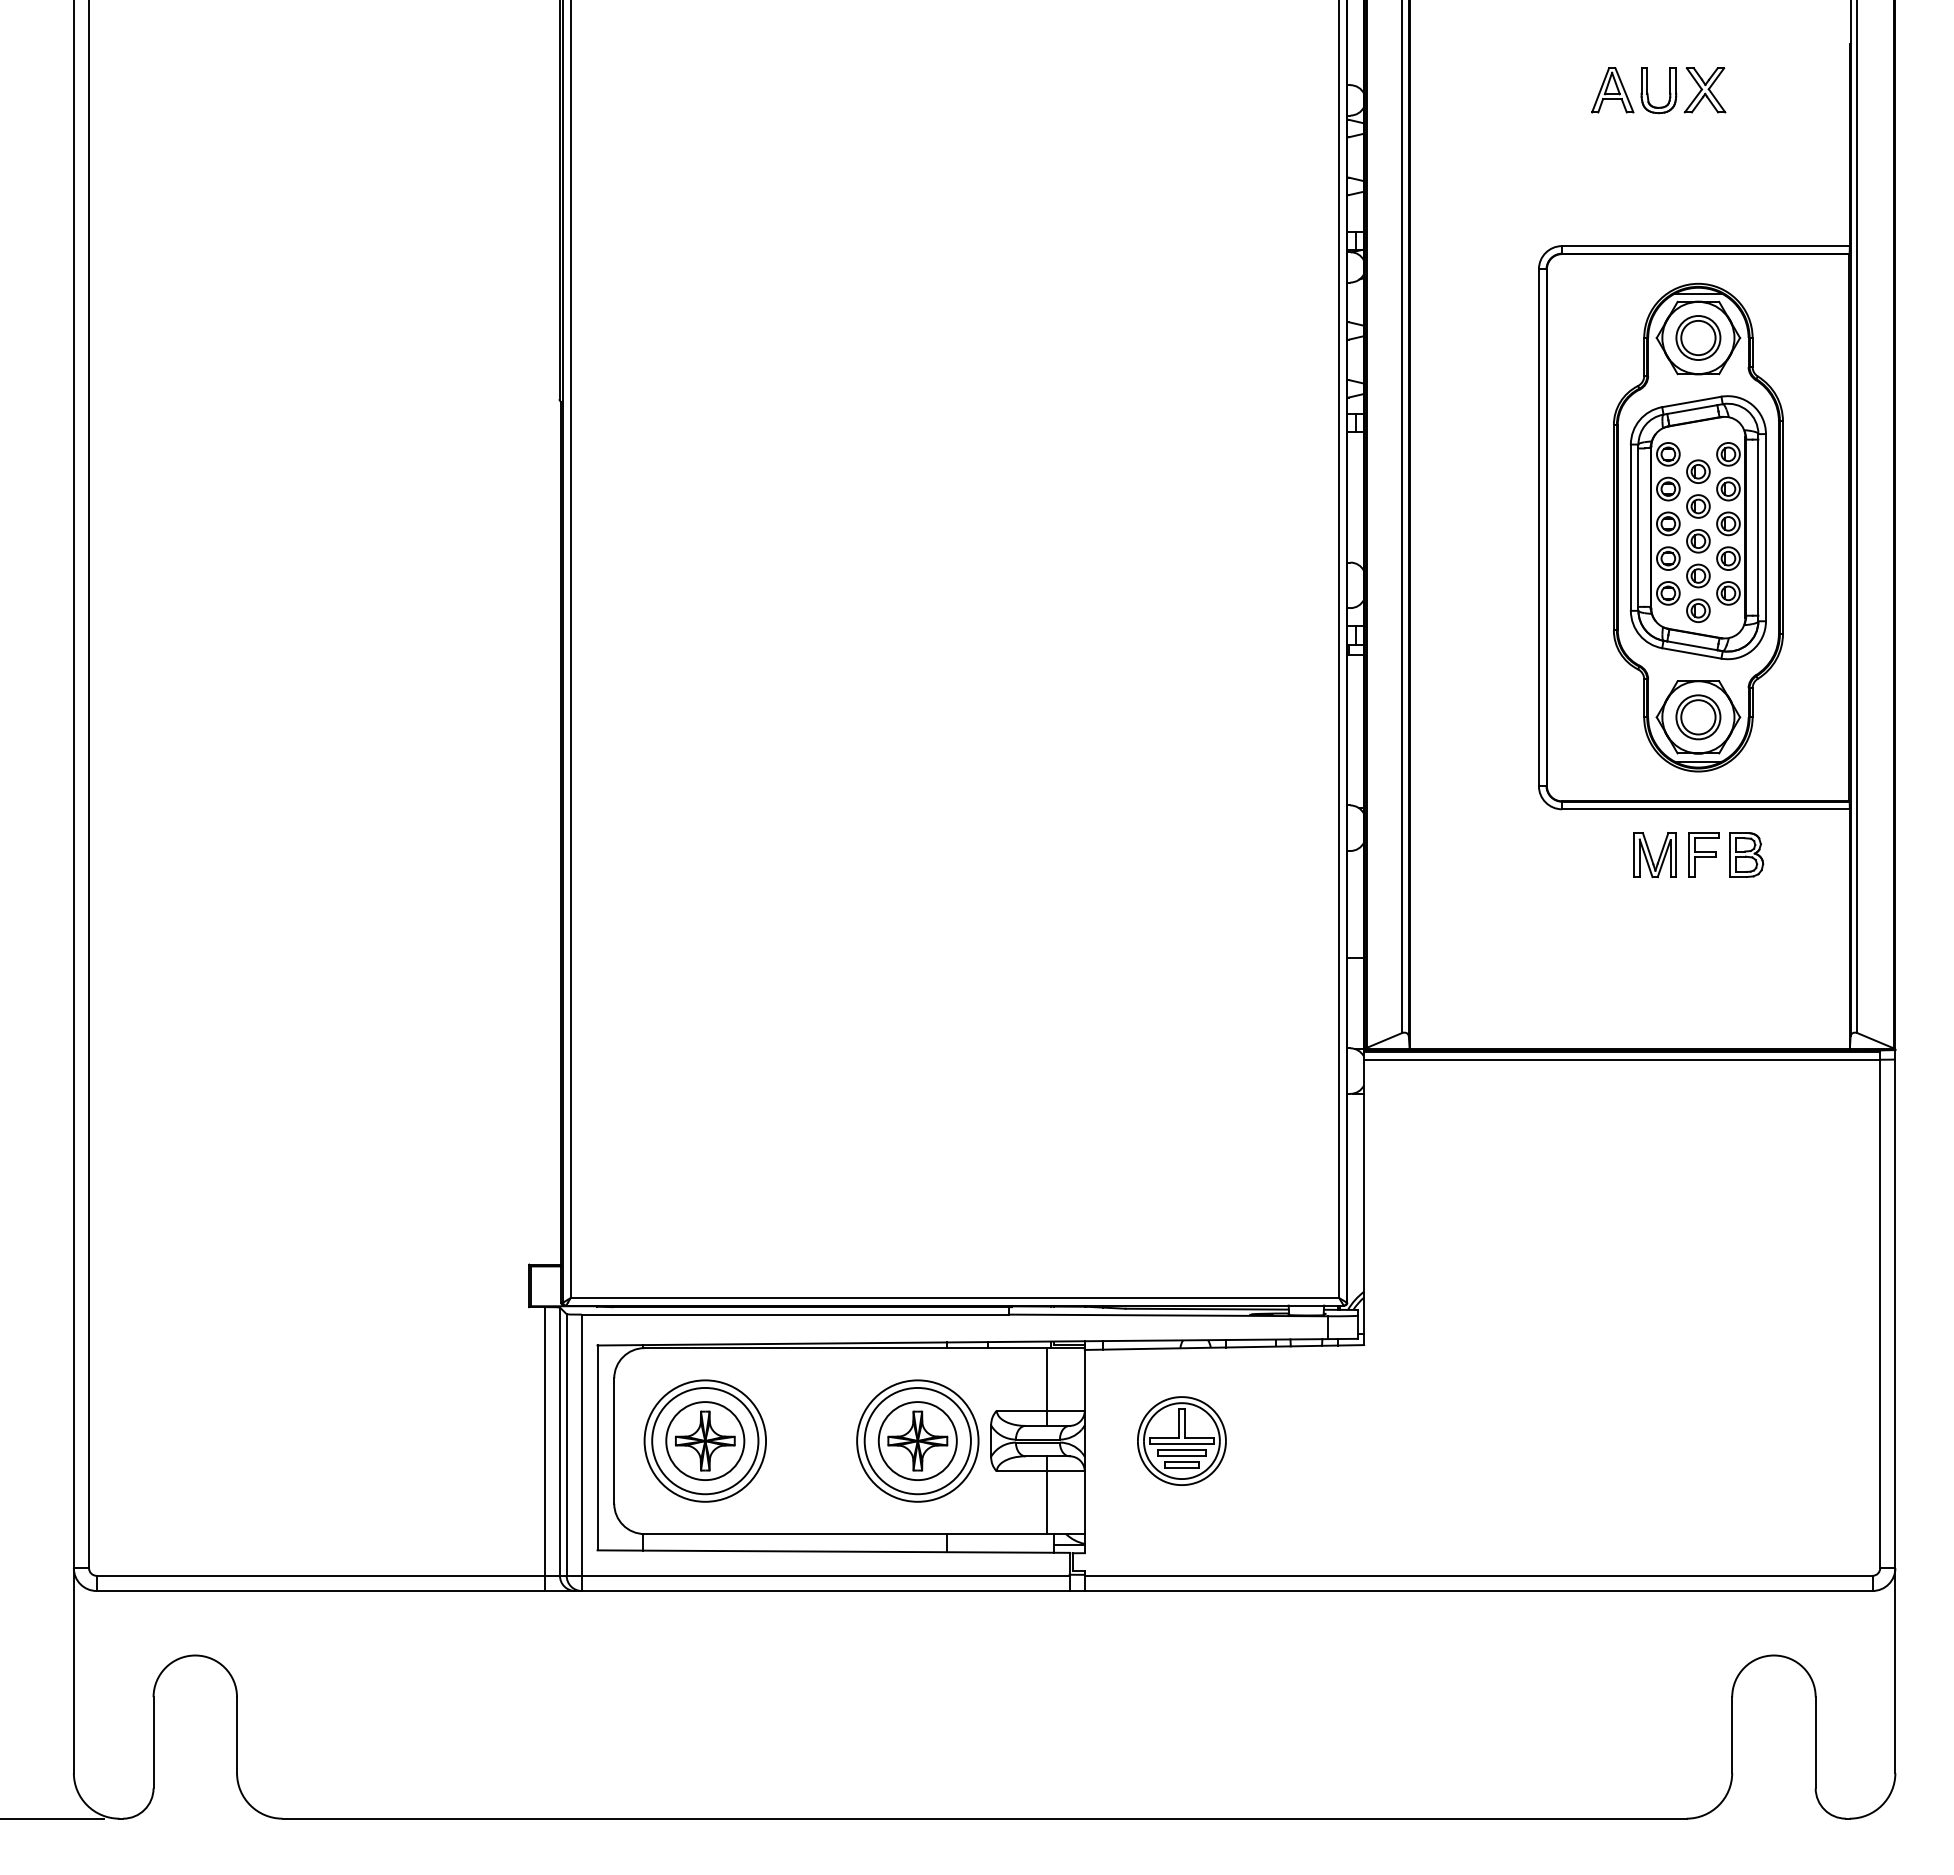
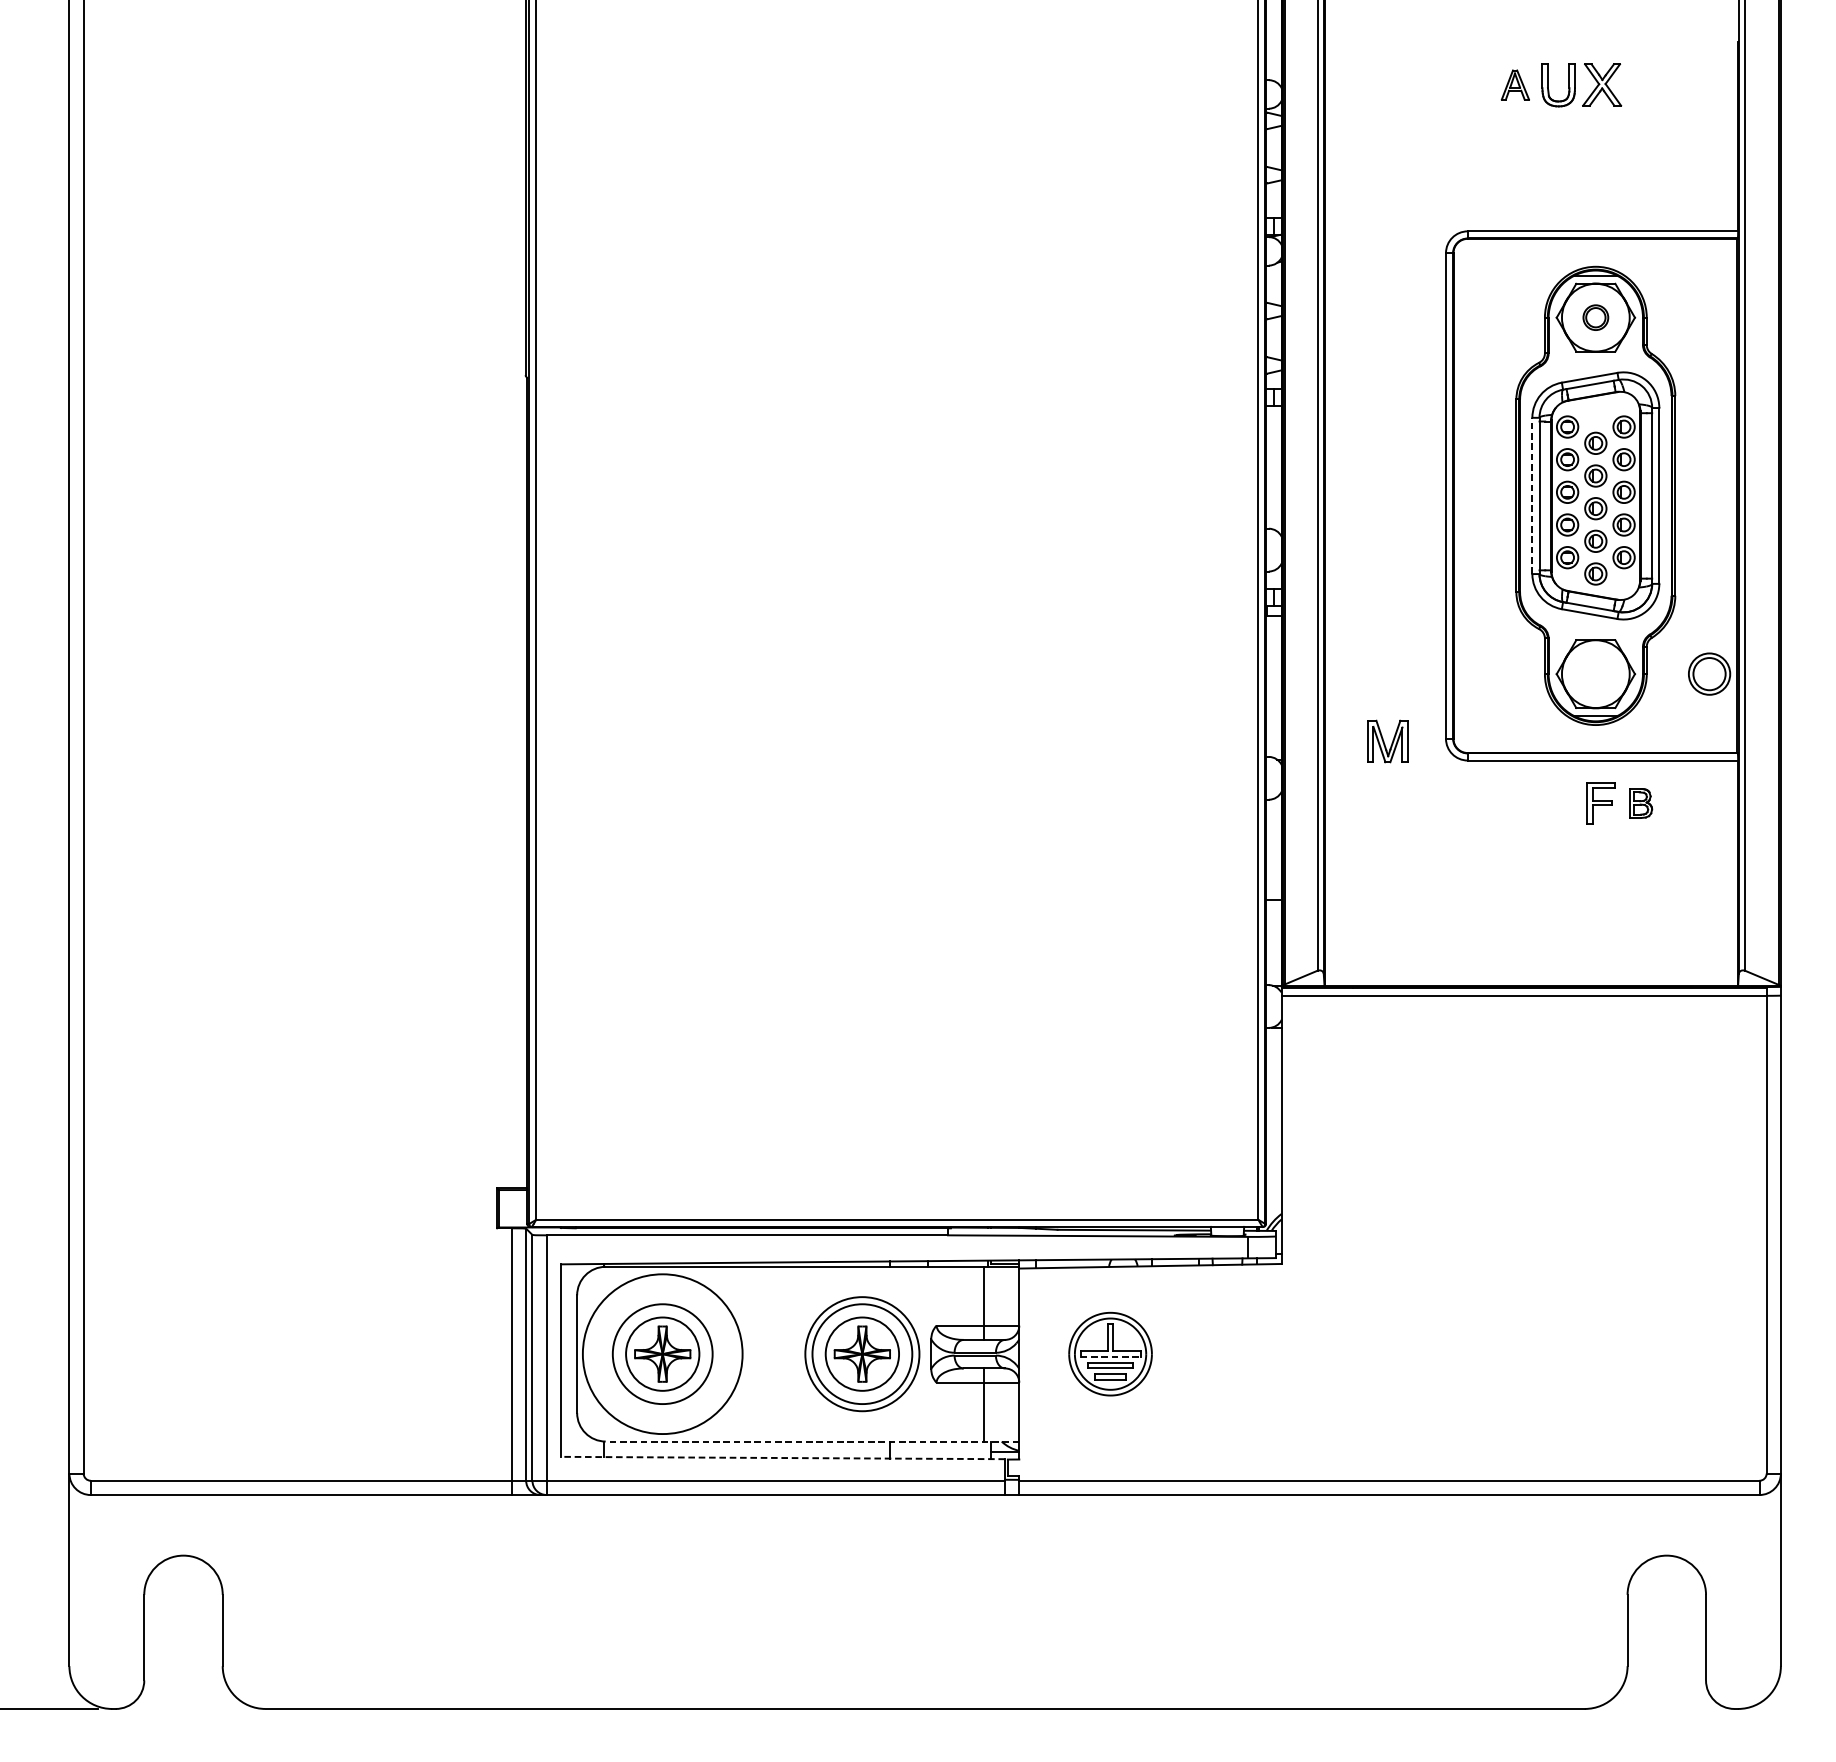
part: (1612, 90) -> (1515, 85), size x0.7
part: (1698, 337) -> (1595, 317), size x0.6
line: (1630, 527) -> (1532, 495), solid -> dashed
part: (1698, 717) -> (1709, 674), moved
part: (1654, 854) -> (1387, 740), moved
part: (1746, 854) -> (1641, 803), size x0.7
circle: (705, 1440) -> (662, 1353), size x1.4
line: (1181, 1444) -> (1110, 1357), solid -> dashed
line: (864, 1534) -> (812, 1441), solid -> dashed
line: (833, 1551) -> (783, 1457), solid -> dashed

